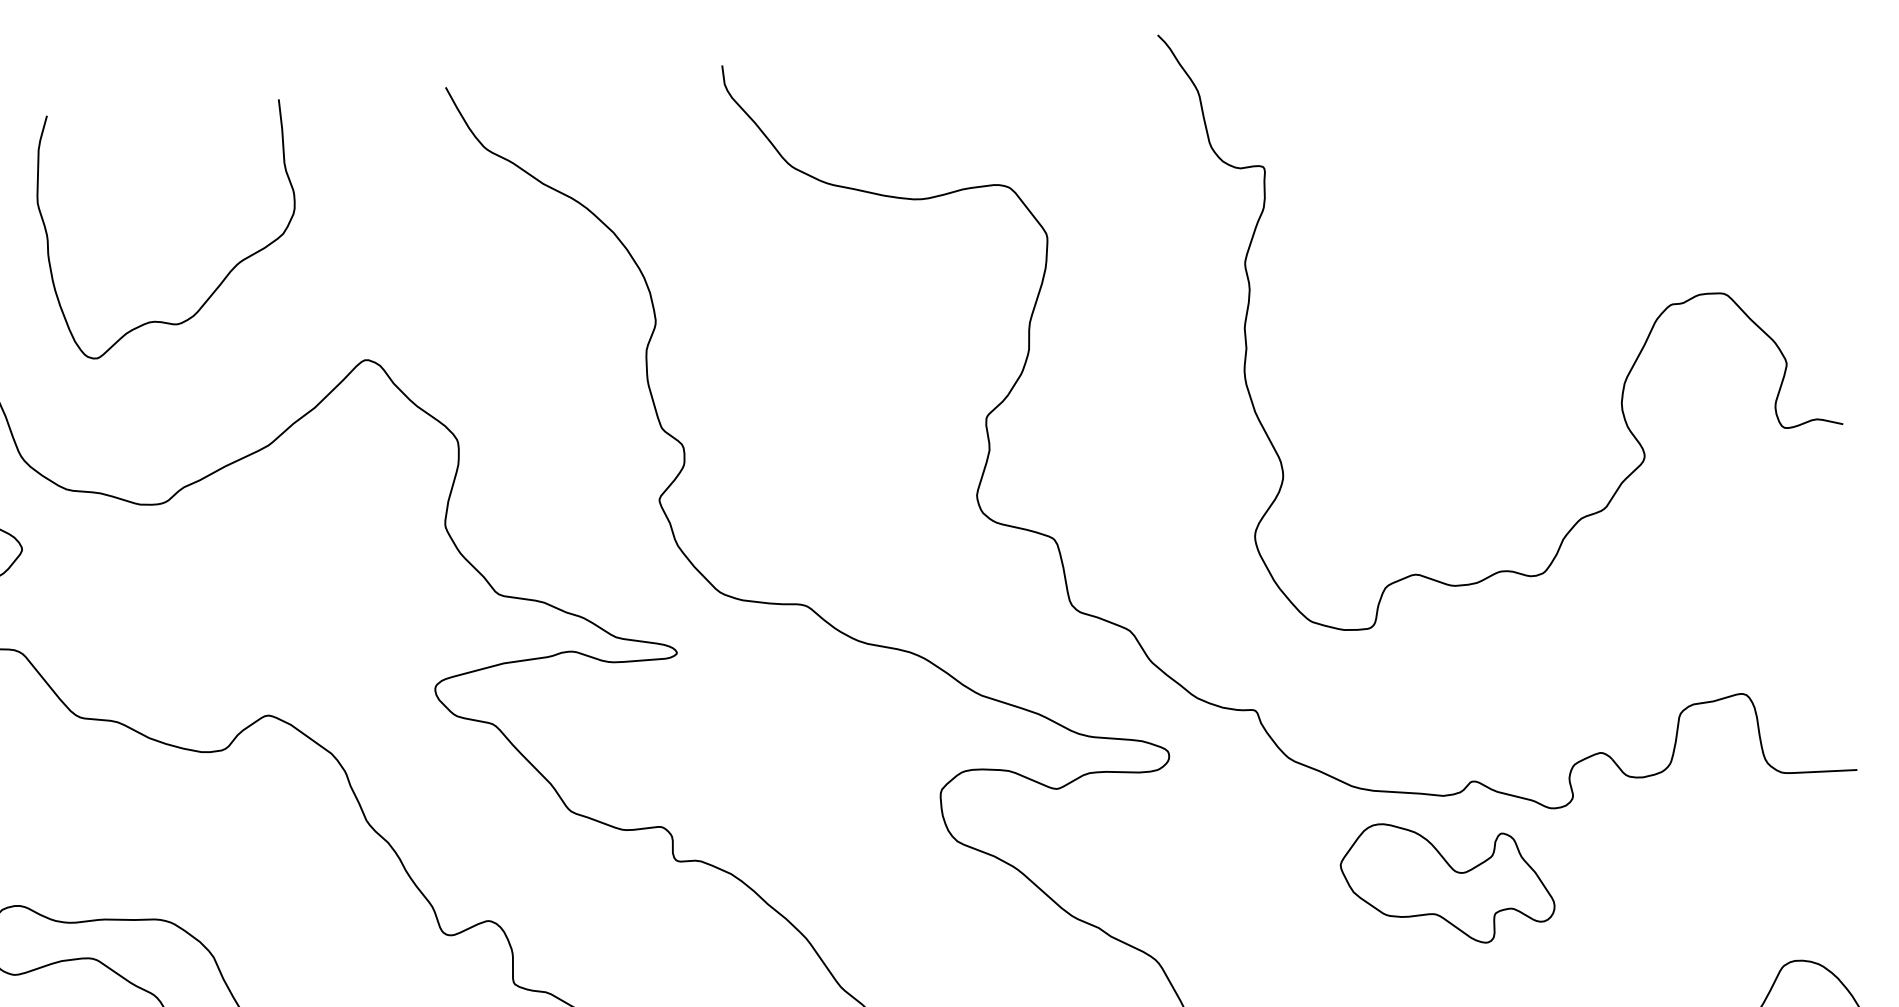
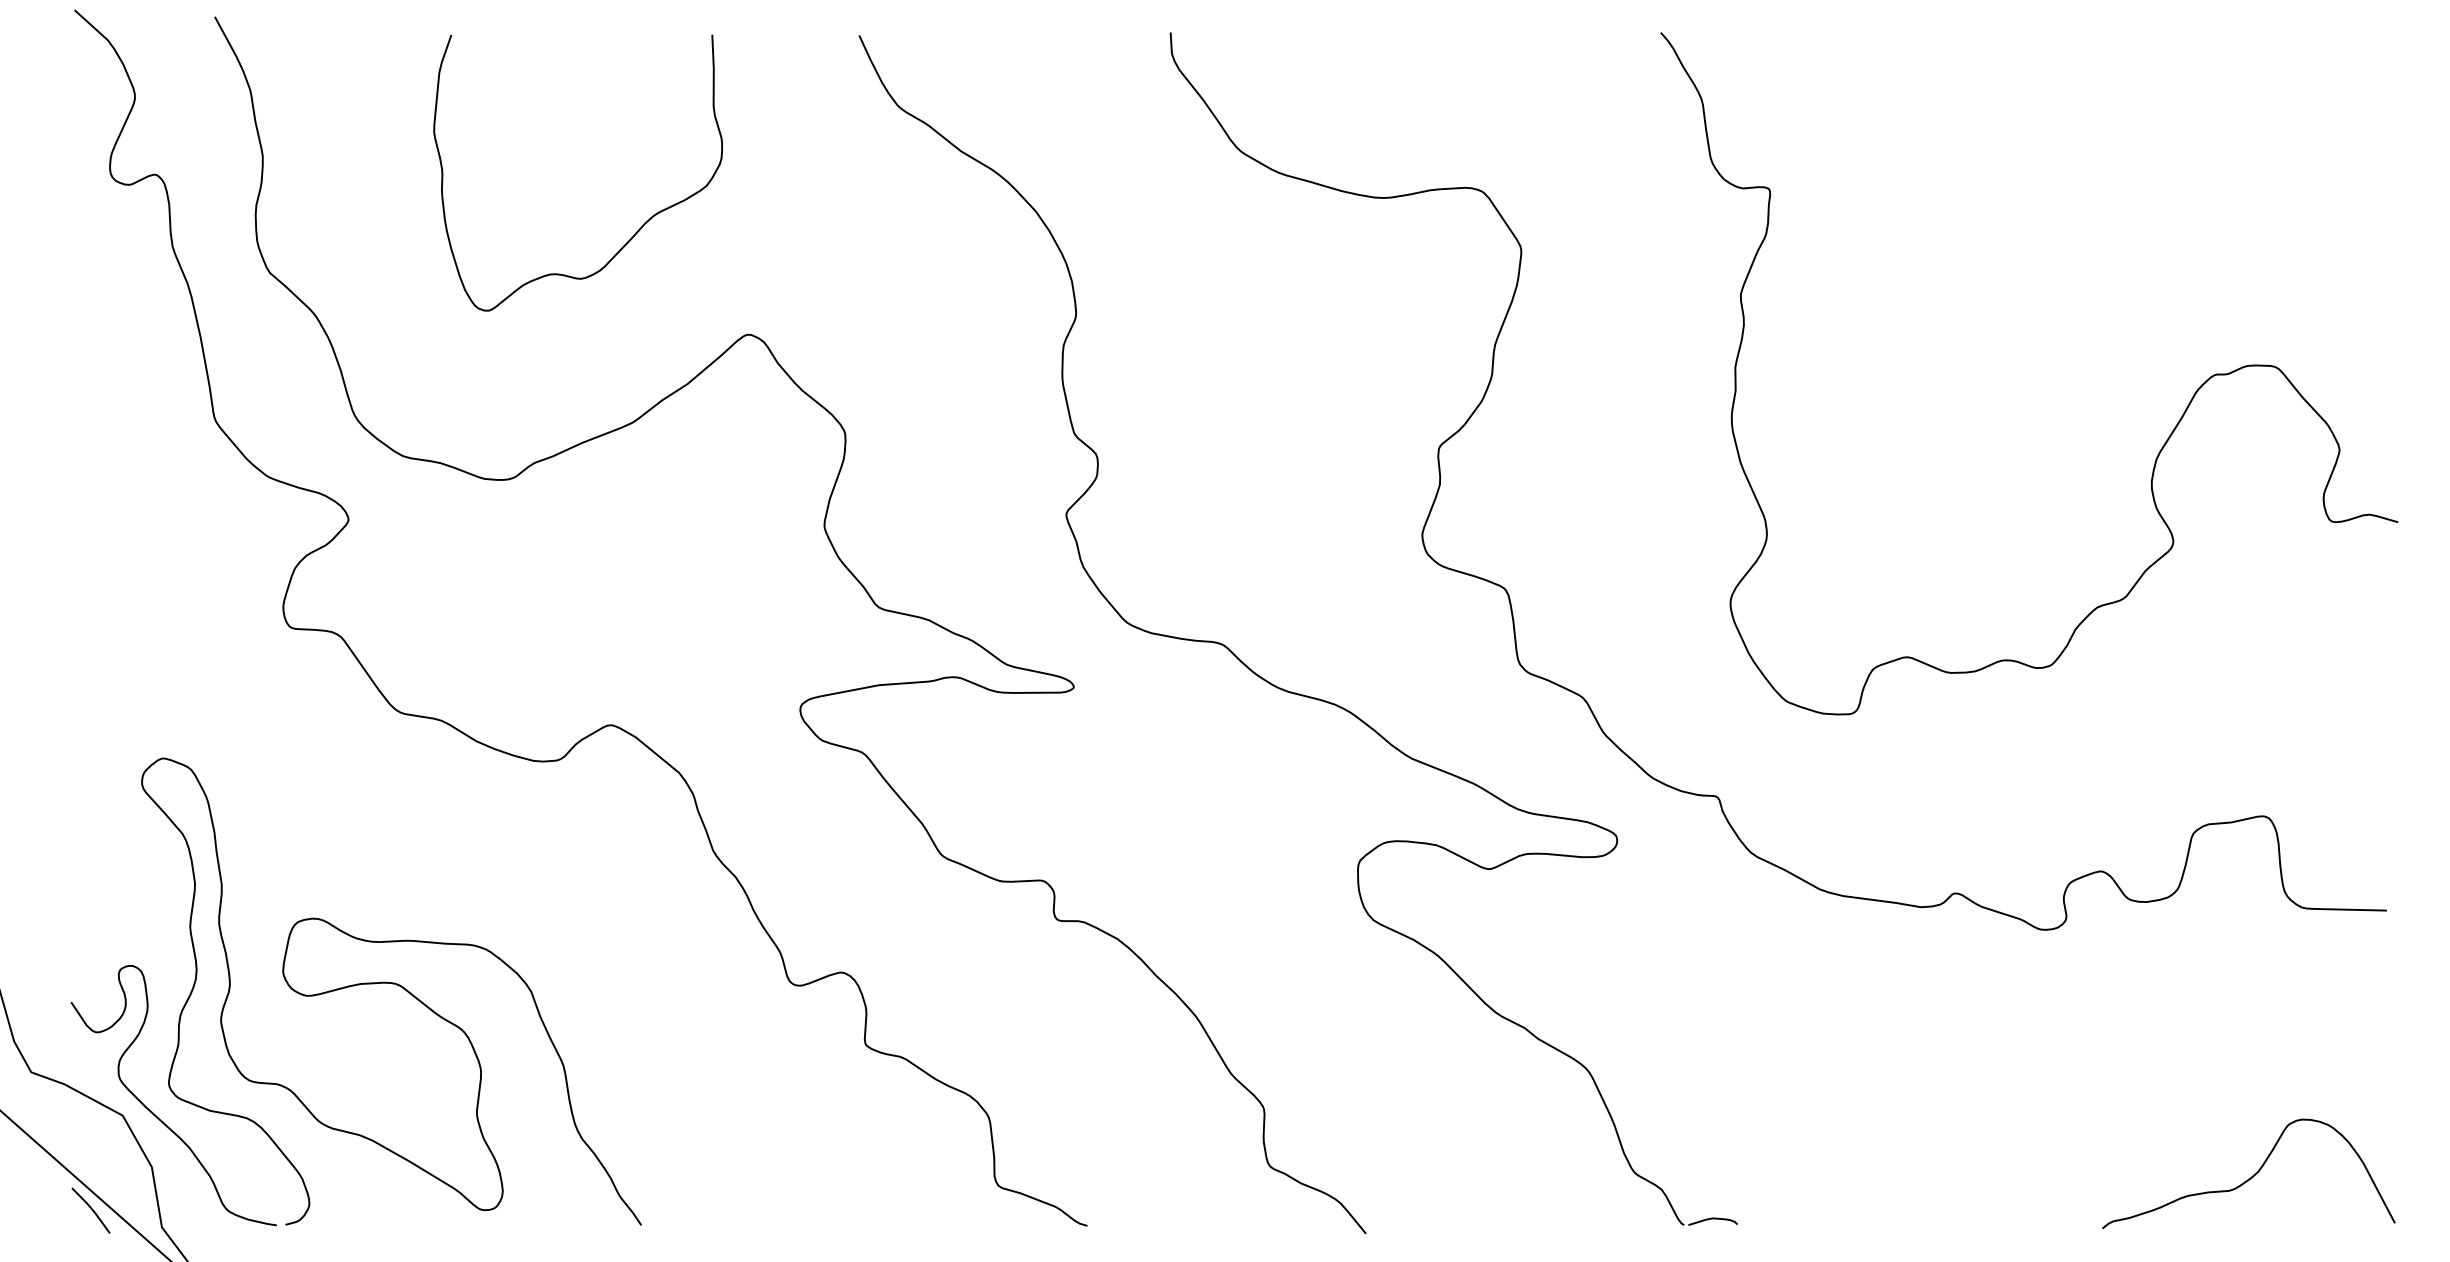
curve: (229, 271) -> (643, 223), moved
part: (1447, 882) -> (1918, 1004), removed

